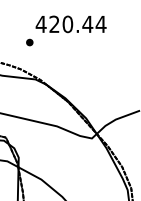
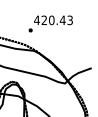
text: (101, 24) -> (70, 20), 420.44 -> 420.43

